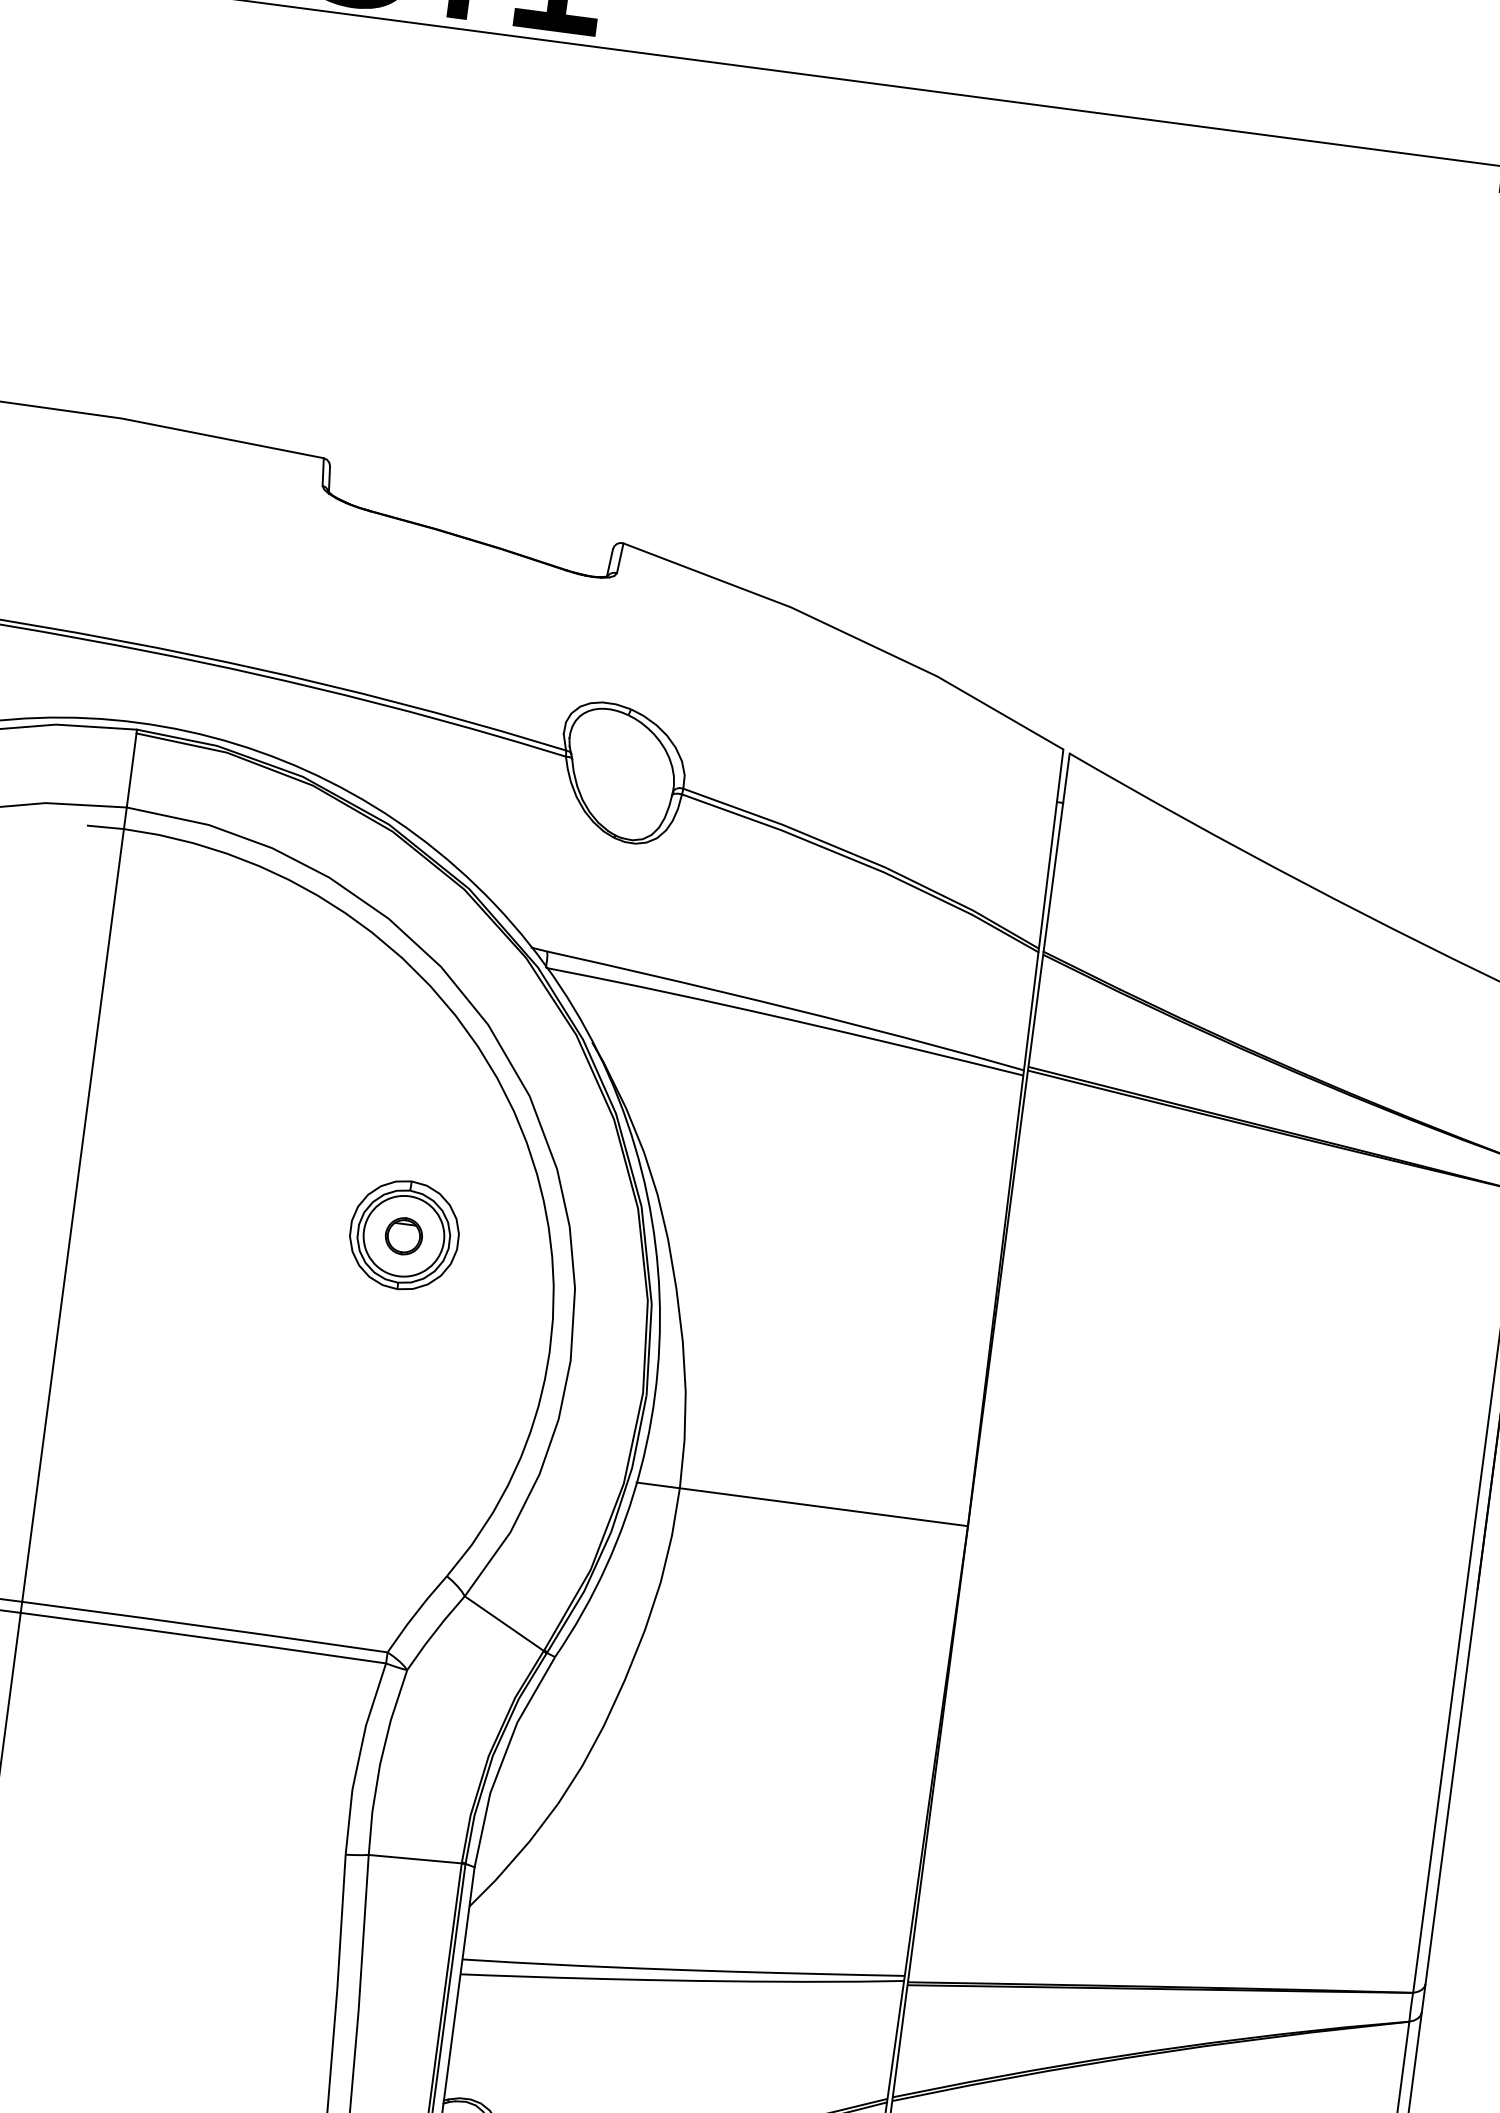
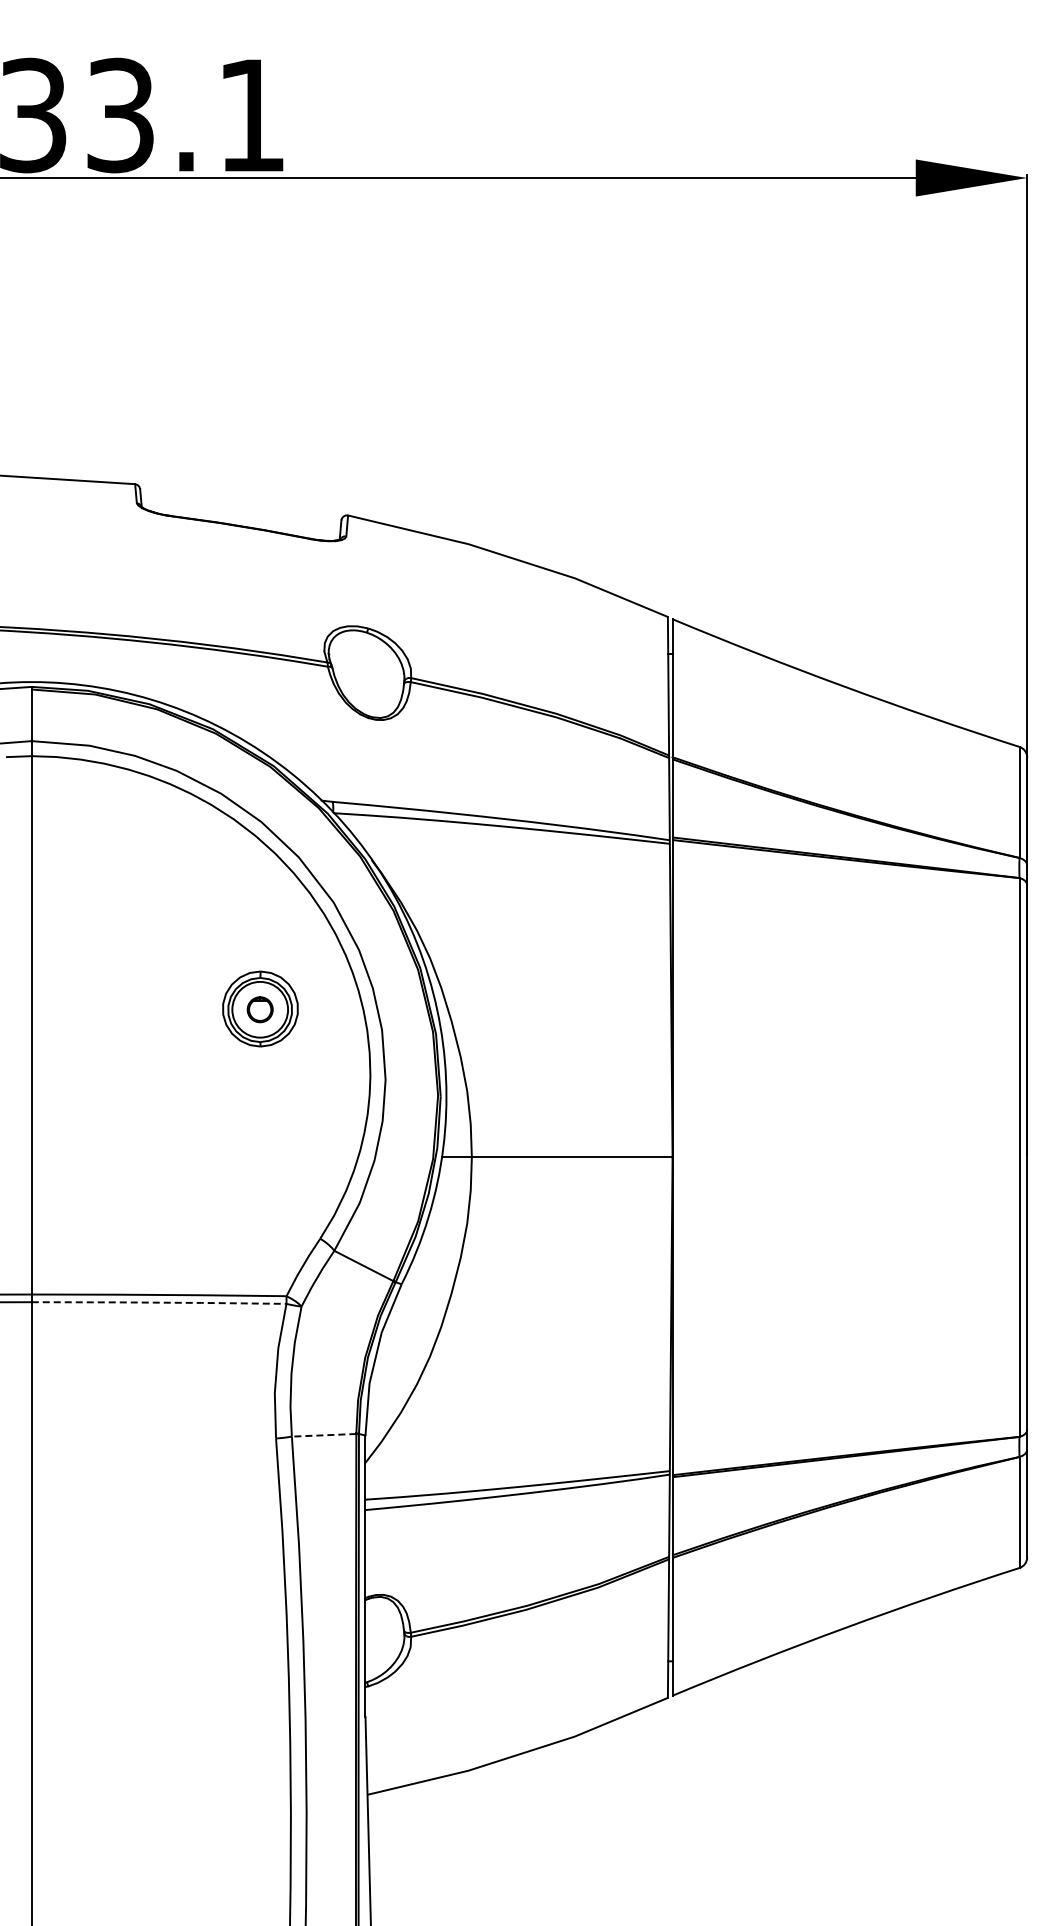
line: (204, 1637) -> (159, 1302), solid -> dashed
line: (414, 1859) -> (323, 1435), solid -> dashed

